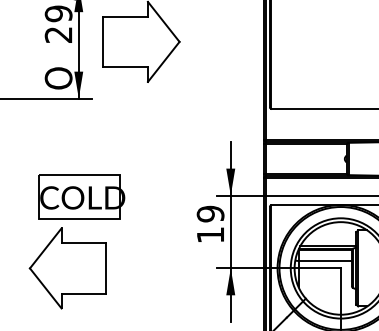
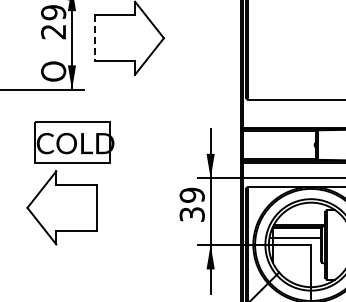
line: (103, 42) -> (94, 38), solid -> dashed
text: (209, 235) -> (191, 214), 19 -> 39
part: (77, 241) -> (70, 183), moved

